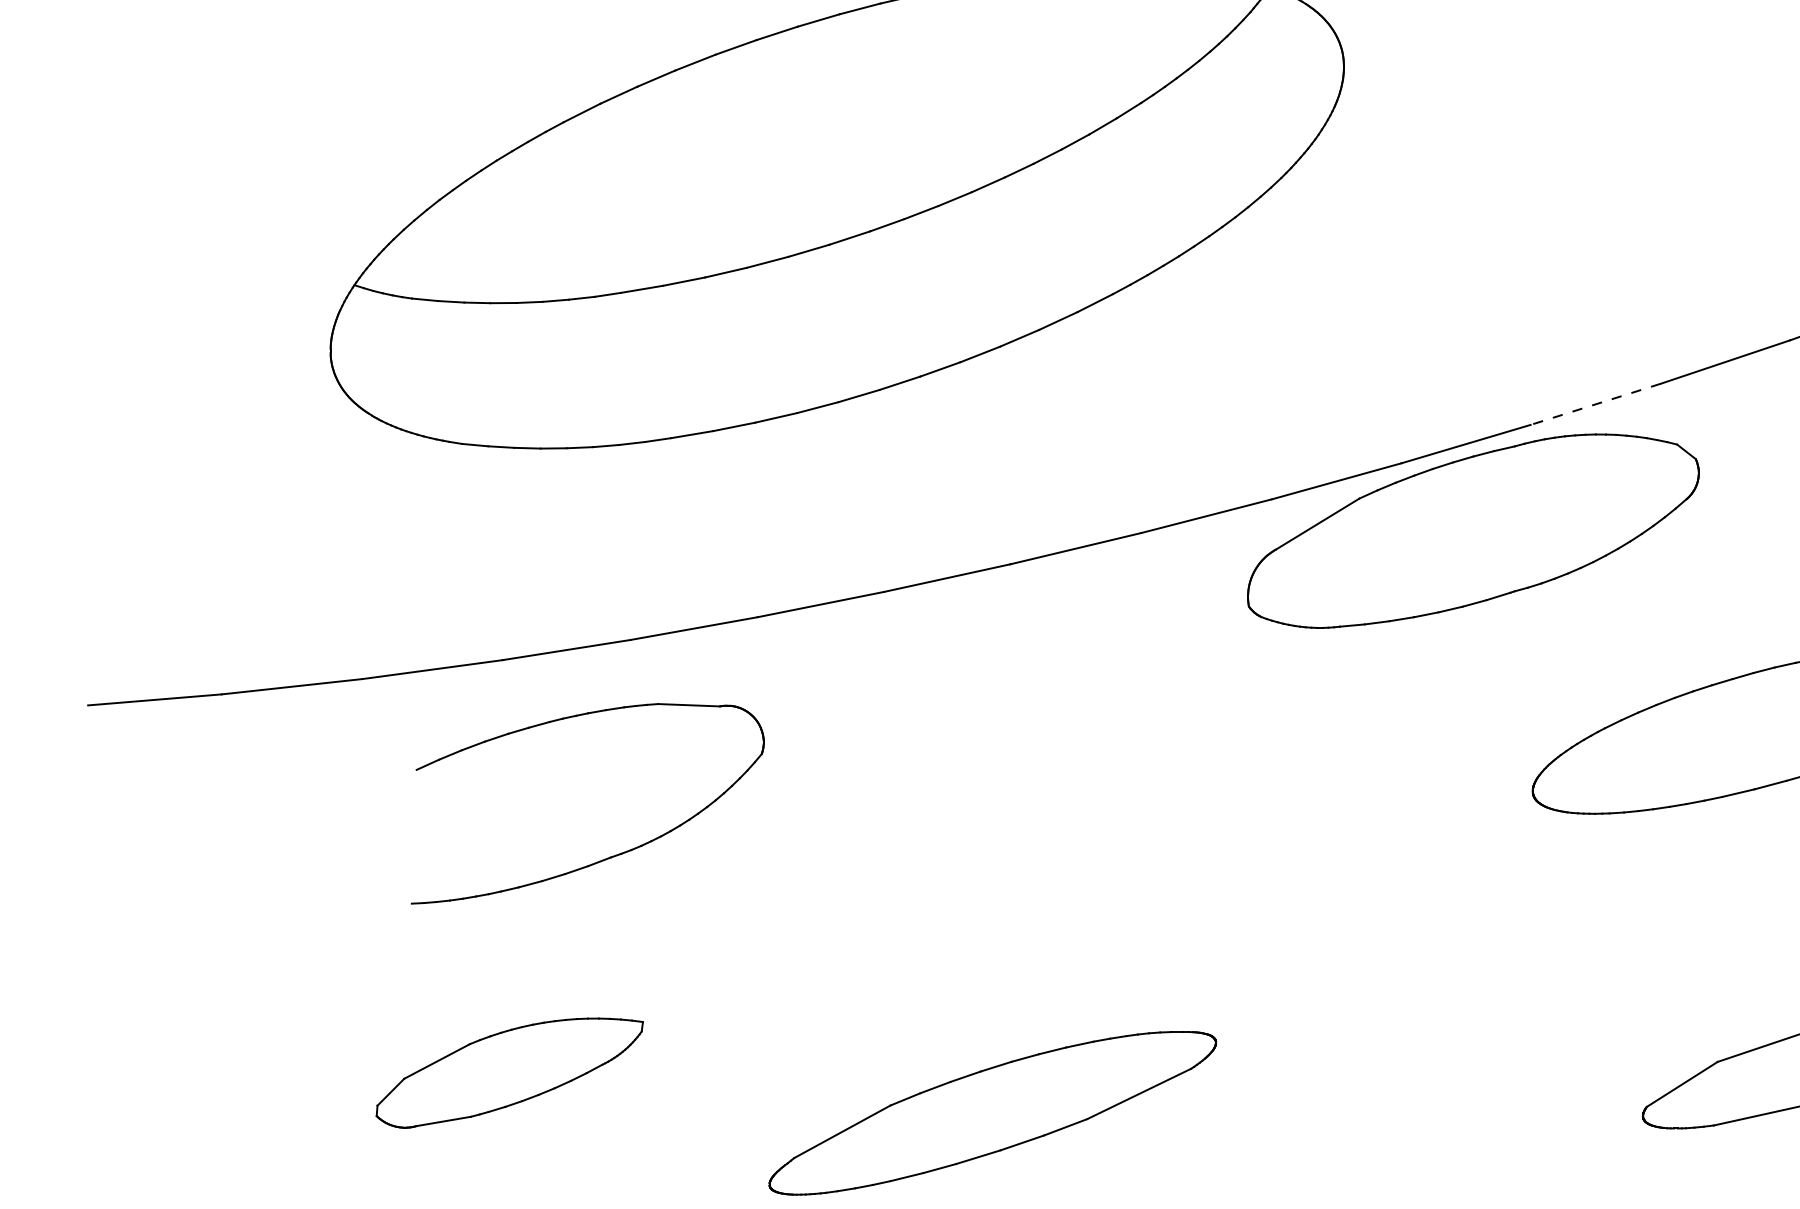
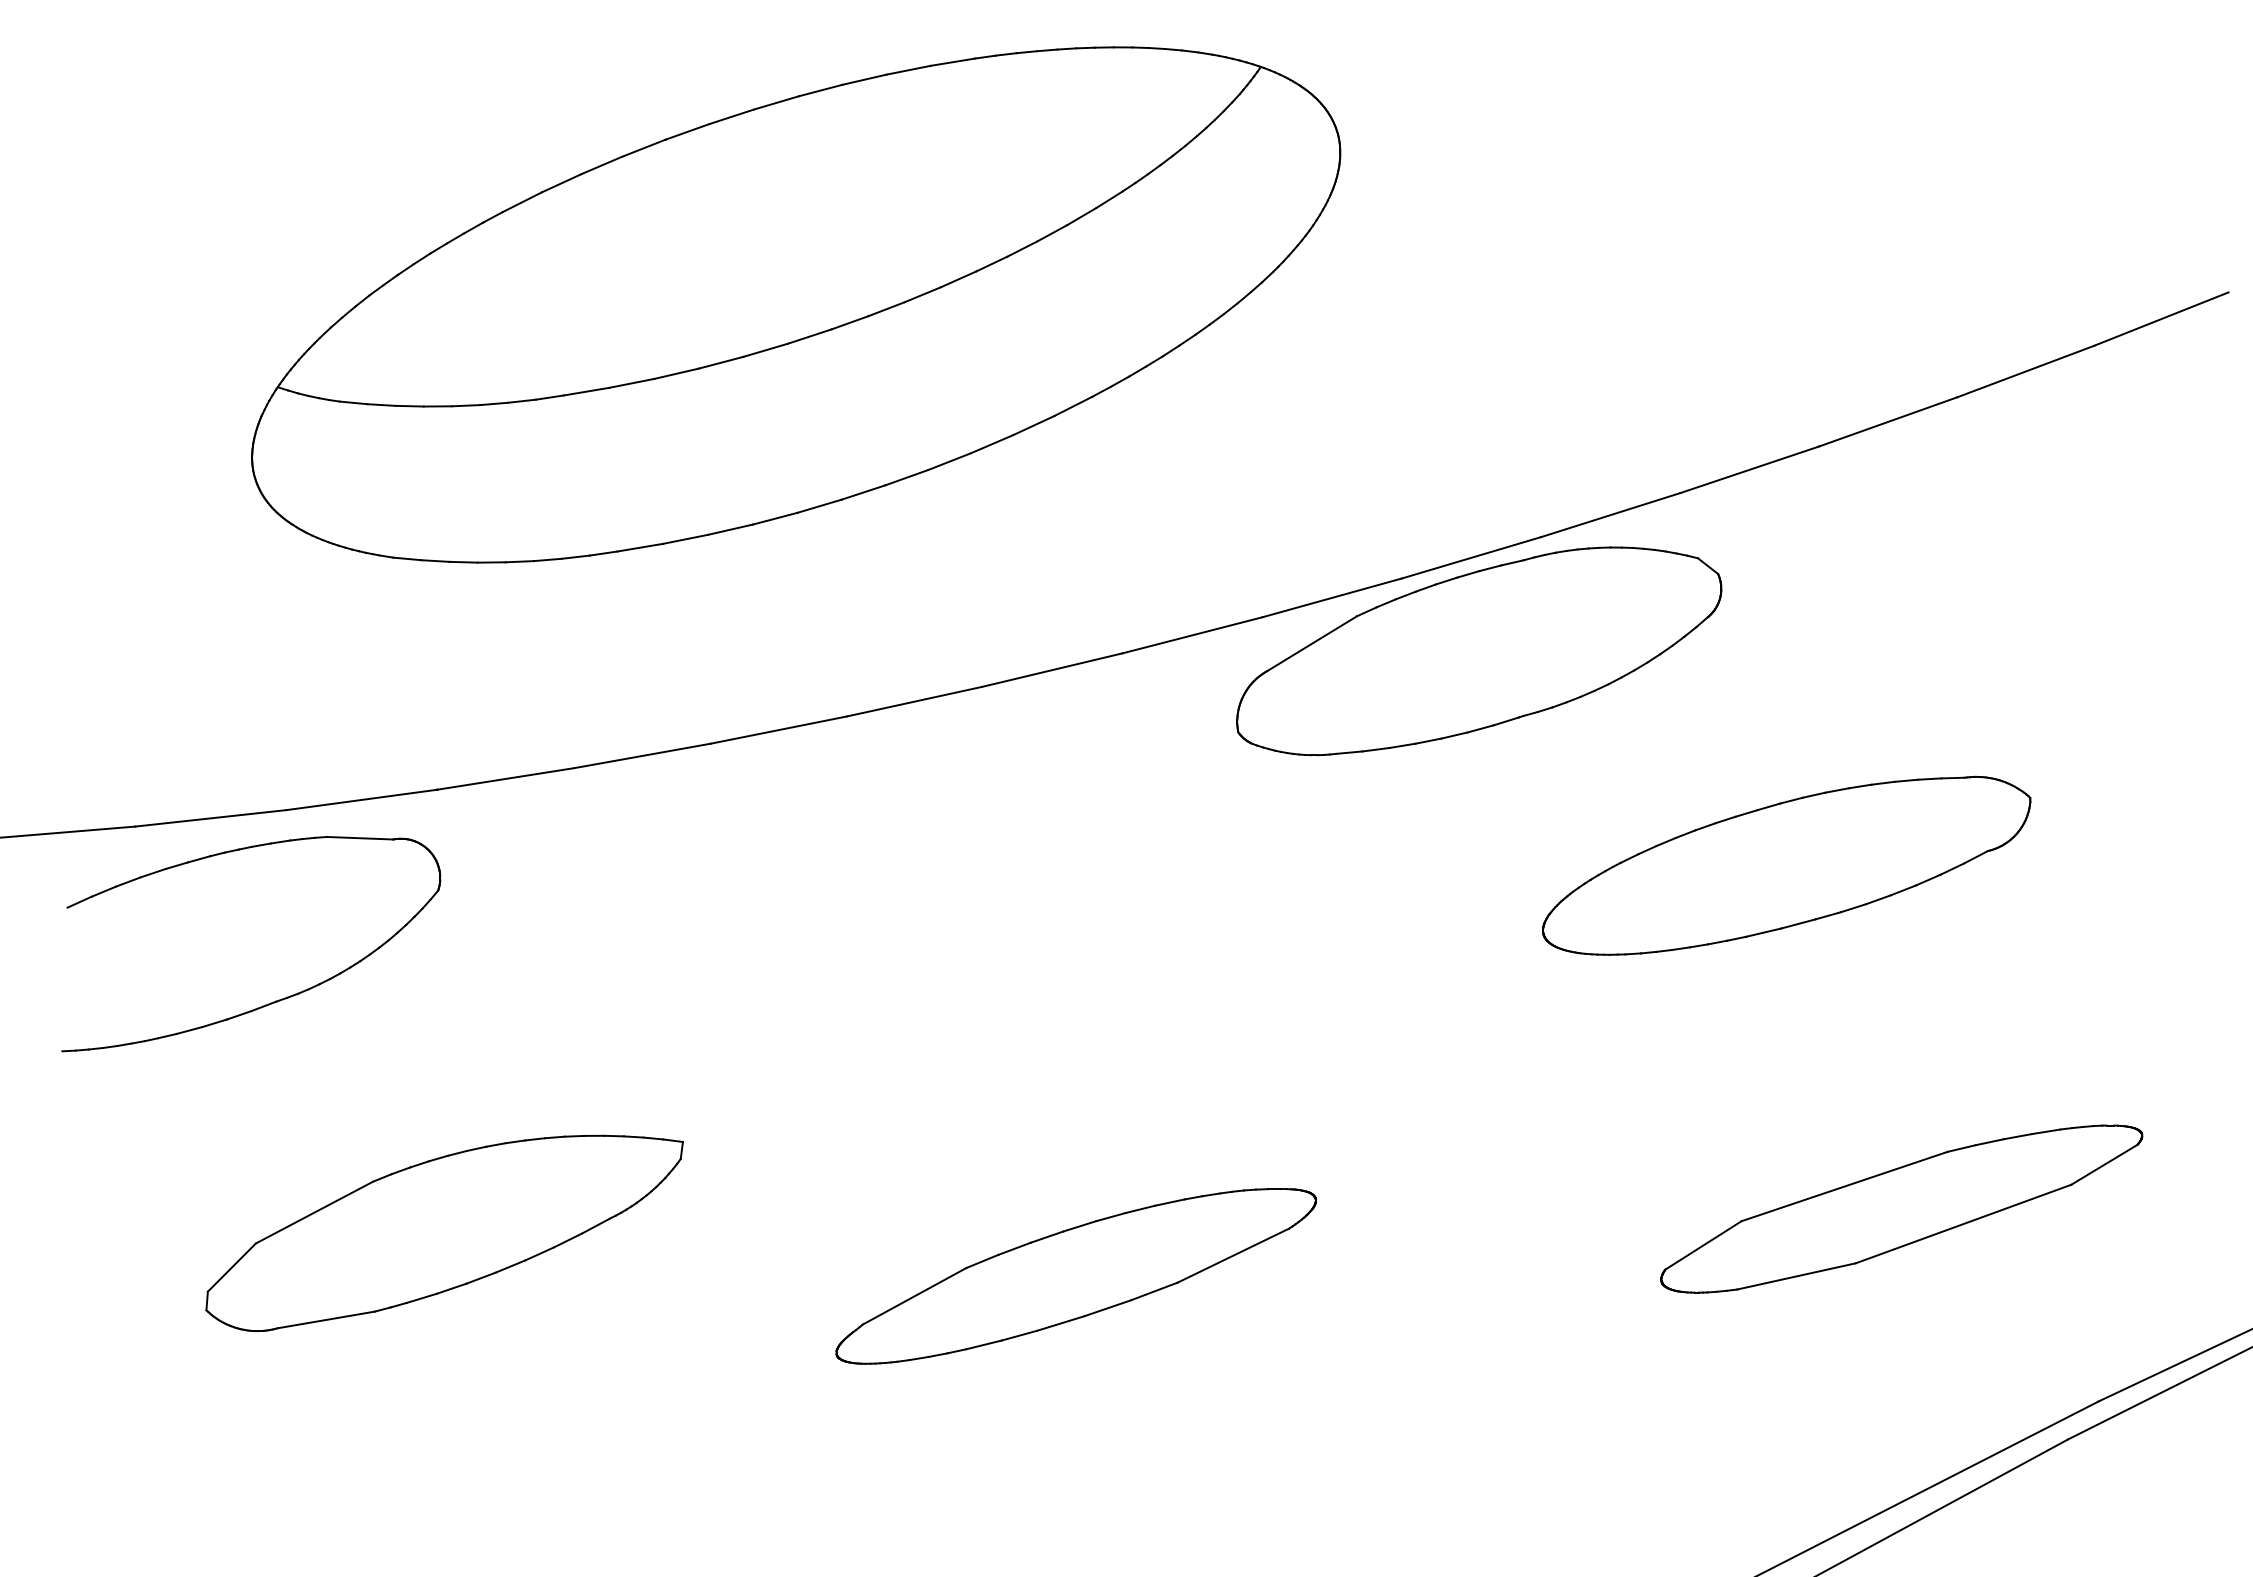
line: (1595, 404) -> (1610, 515), dashed -> solid
part: (610, 856) -> (275, 1000), moved
part: (509, 1072) -> (444, 1232), size x1.67
part: (992, 1113) -> (1075, 1276), moved

